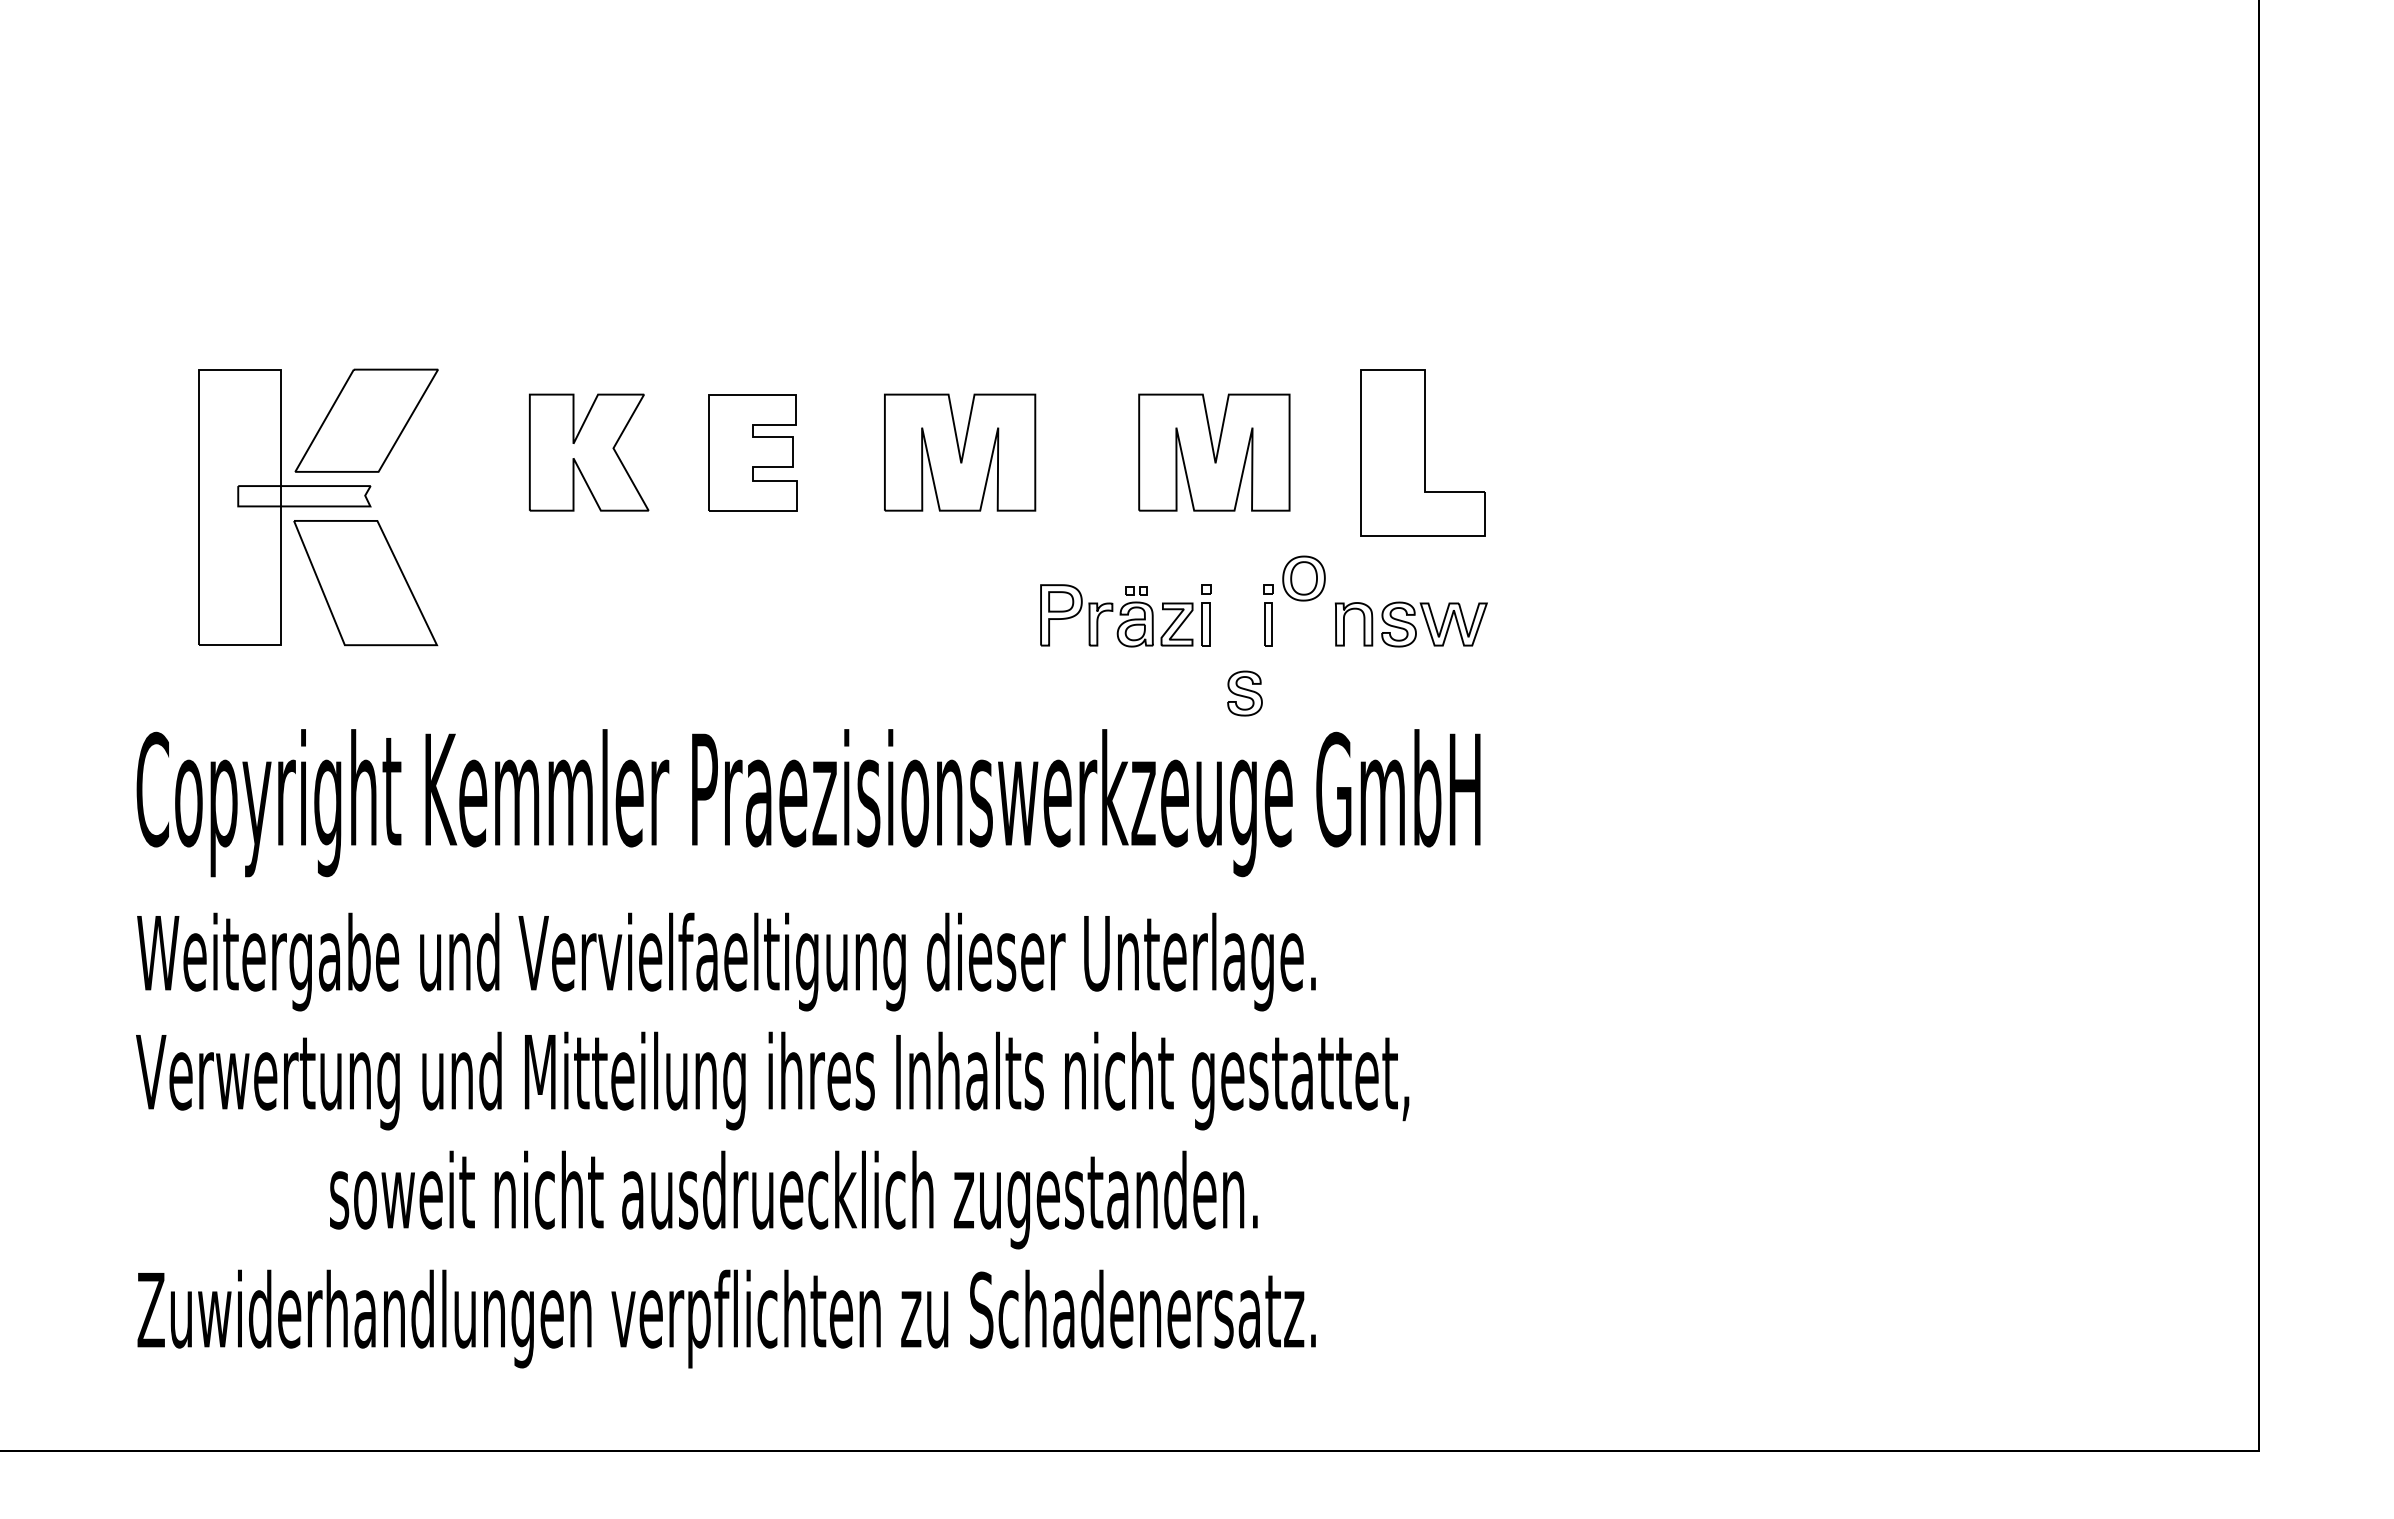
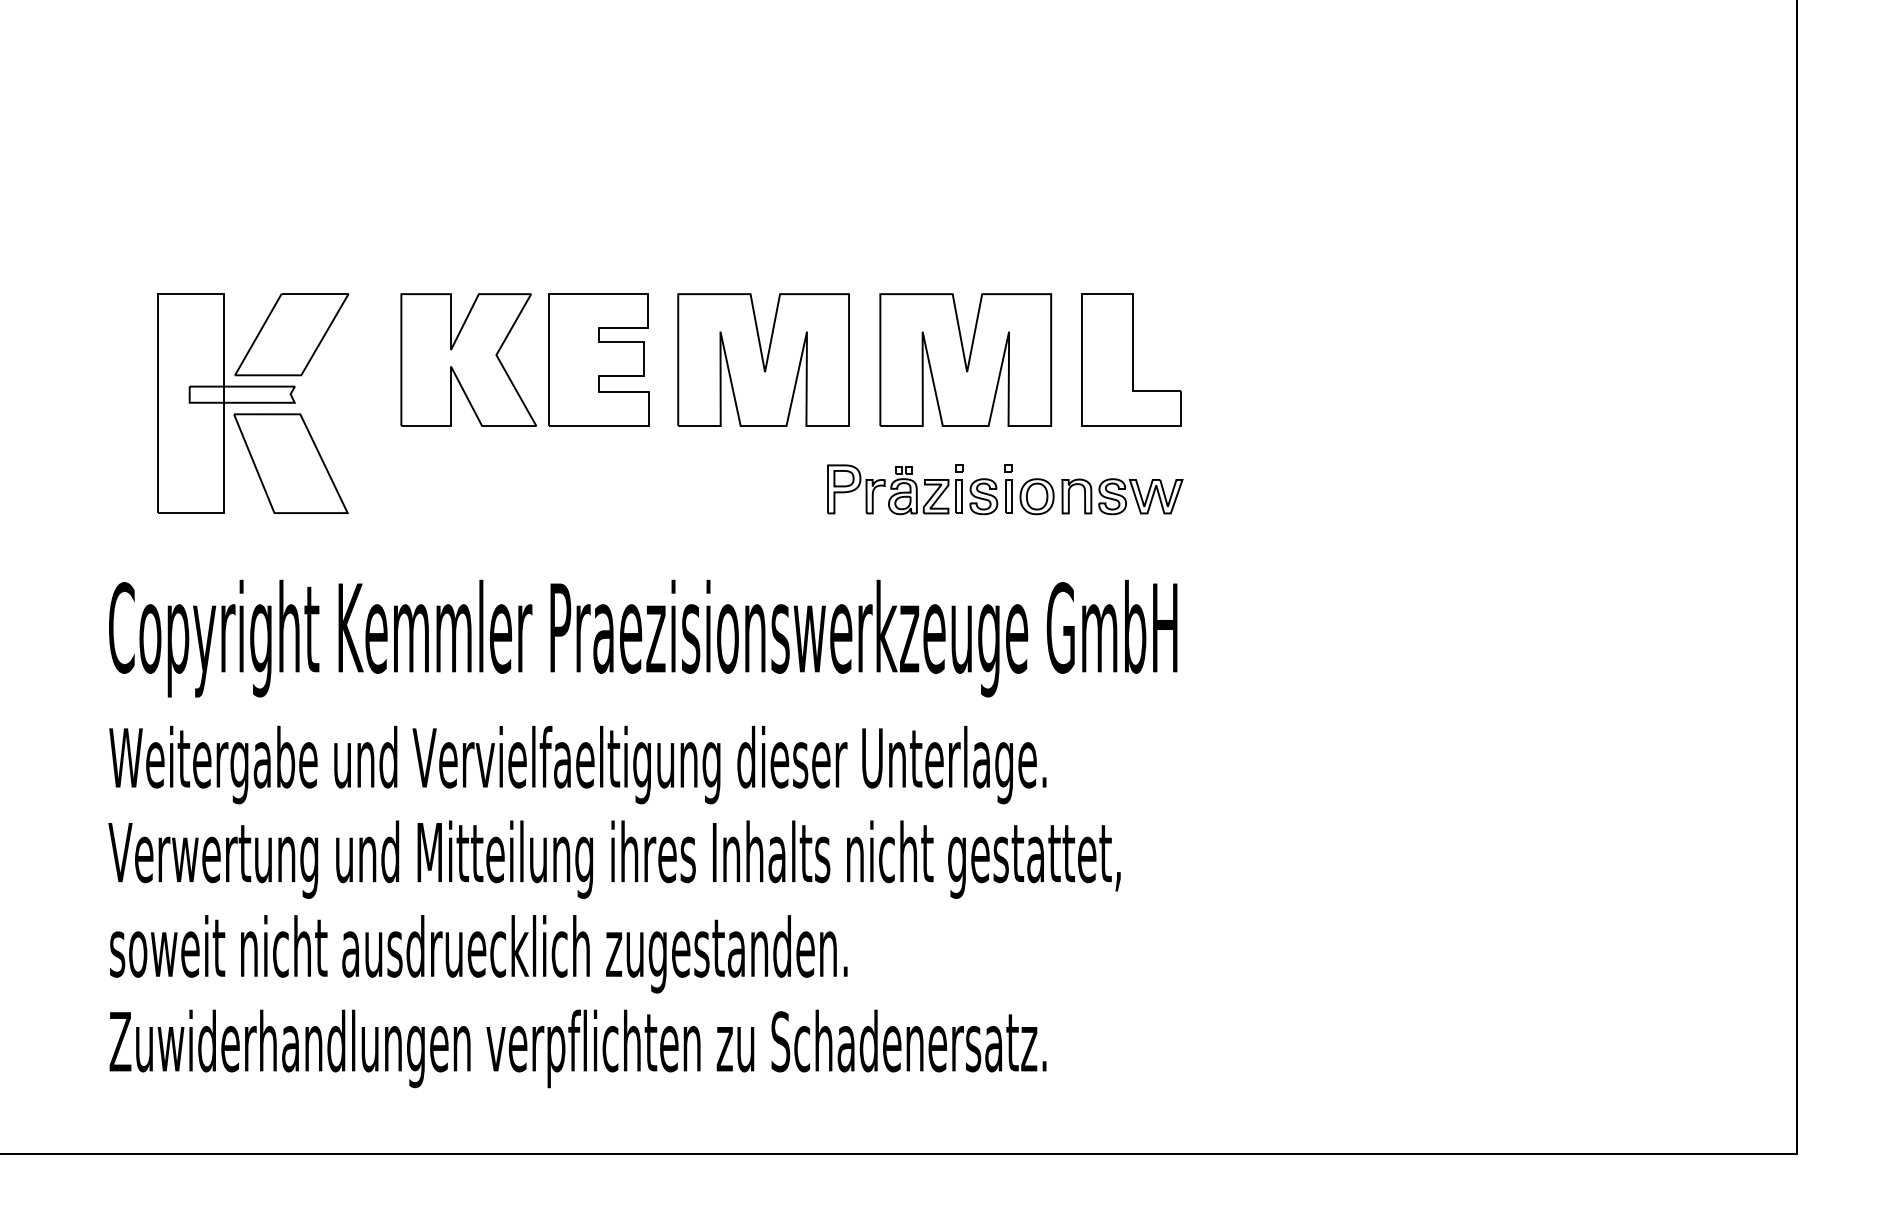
part: (588, 452) -> (468, 359), size x1.43
part: (752, 452) -> (598, 359), size x1.43
part: (959, 452) -> (763, 359), size x1.43
part: (1214, 452) -> (965, 359), size x1.43
part: (1303, 578) -> (1036, 496), moved
part: (1244, 693) -> (983, 496), moved
text: (793, 1199) -> (478, 953), moved

